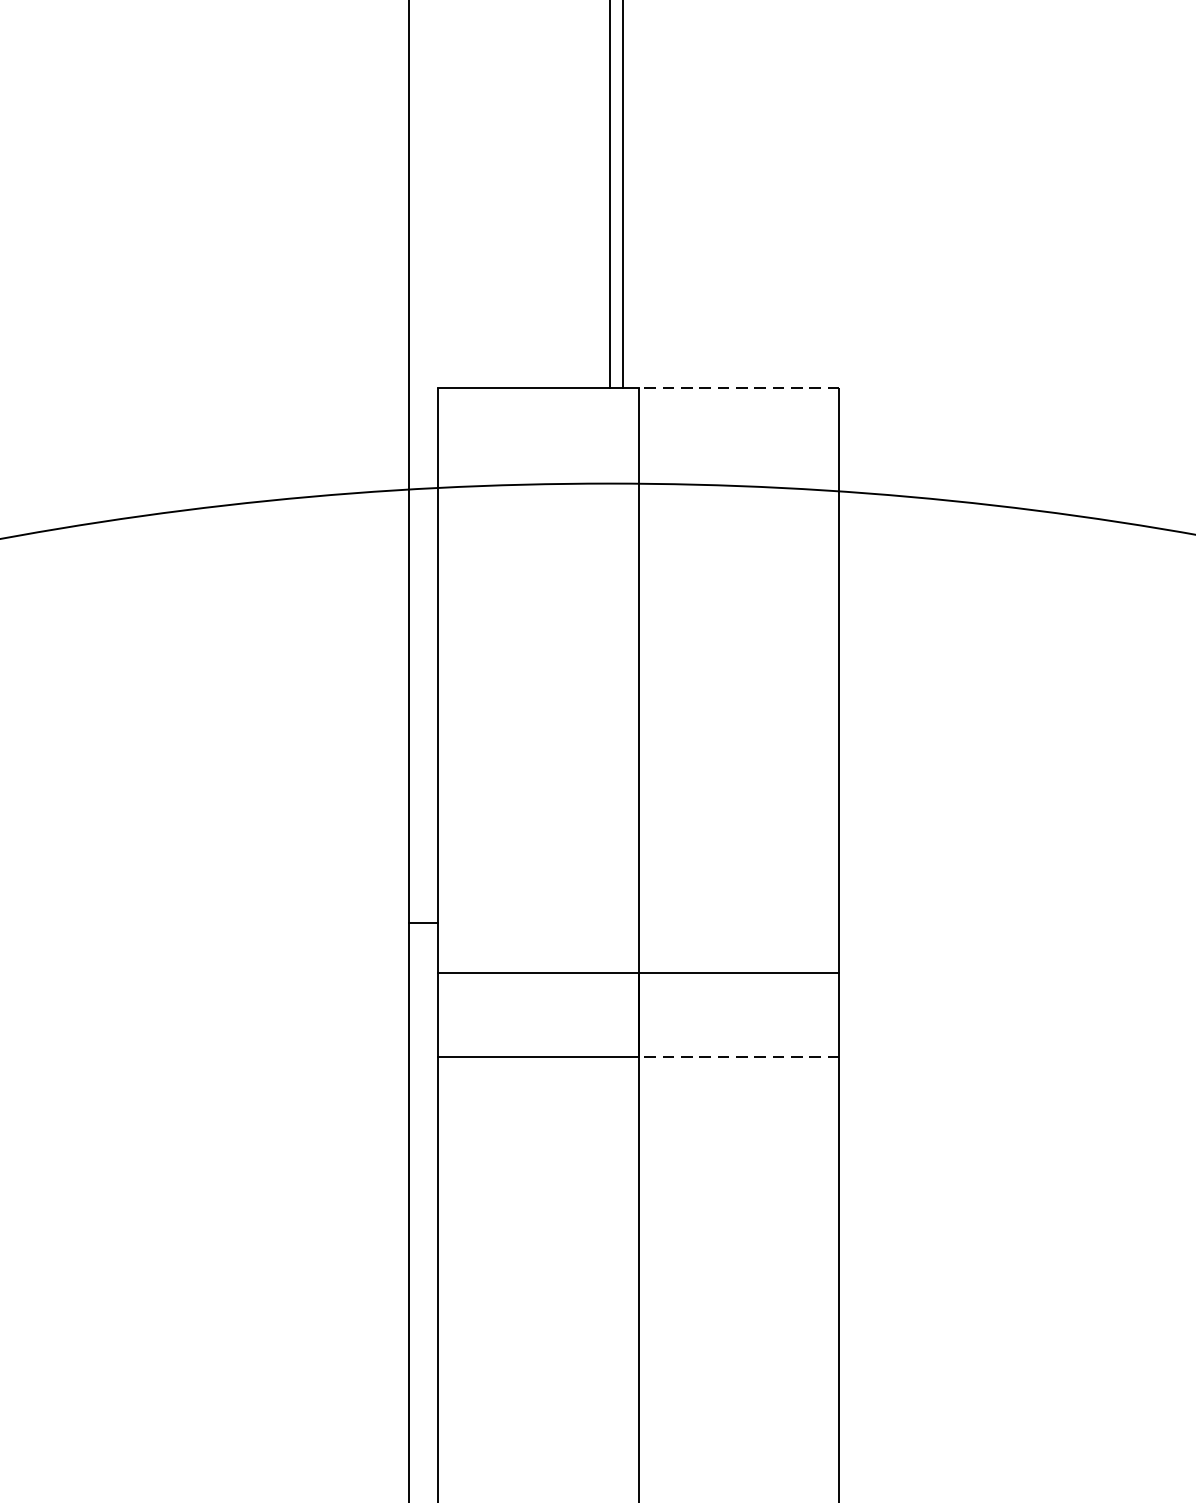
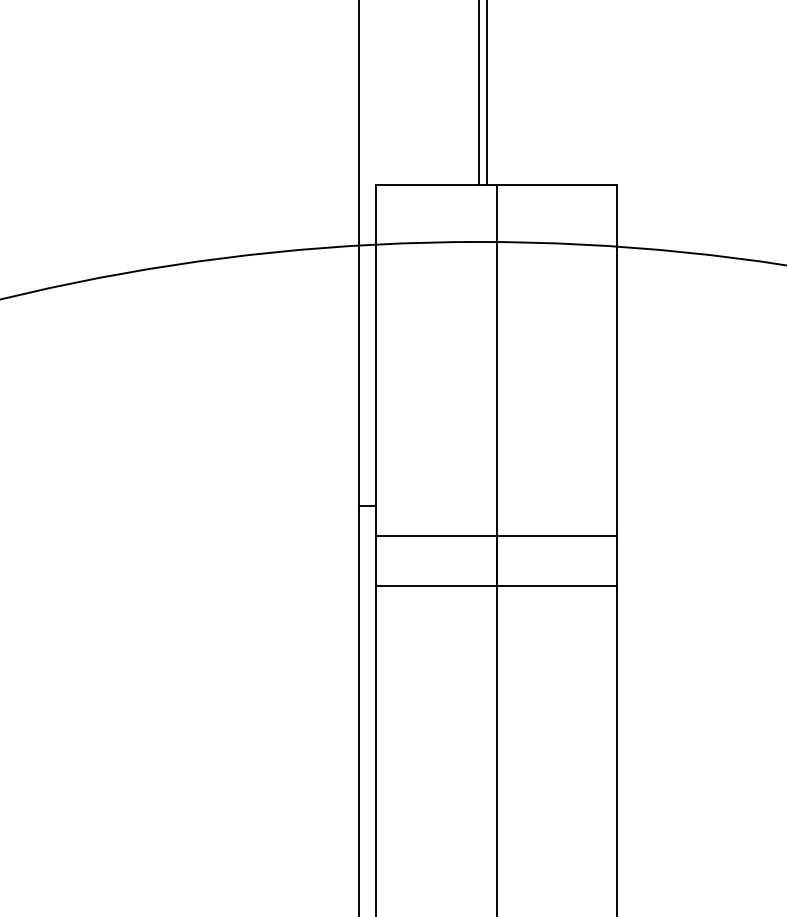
line: (738, 387) -> (556, 184), dashed -> solid
line: (738, 1056) -> (556, 585), dashed -> solid

